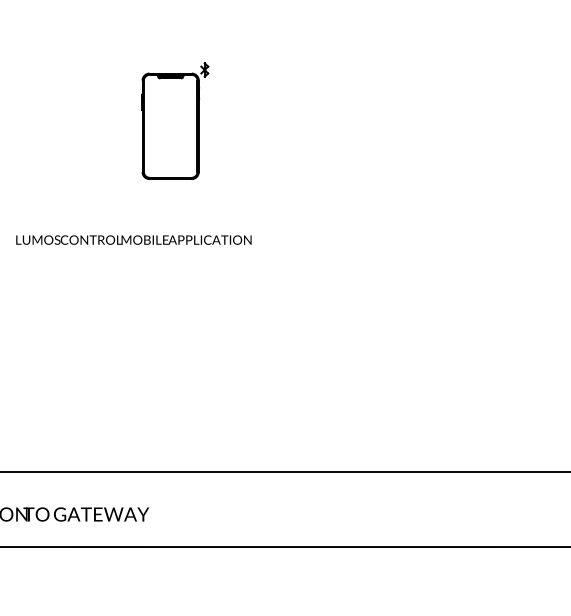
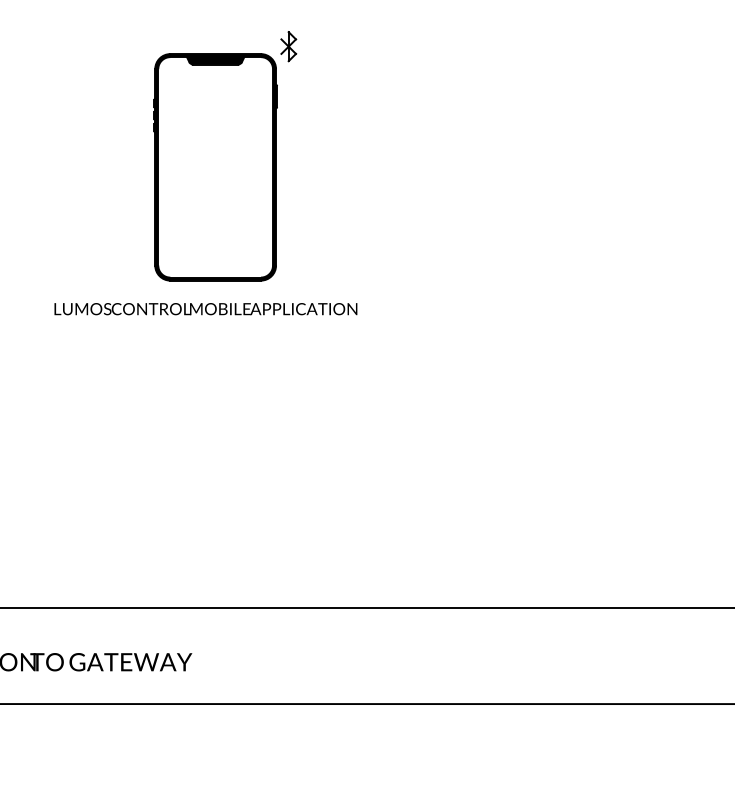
part: (175, 120) -> (225, 155), size x1.67
text: (133, 239) -> (205, 308), moved

